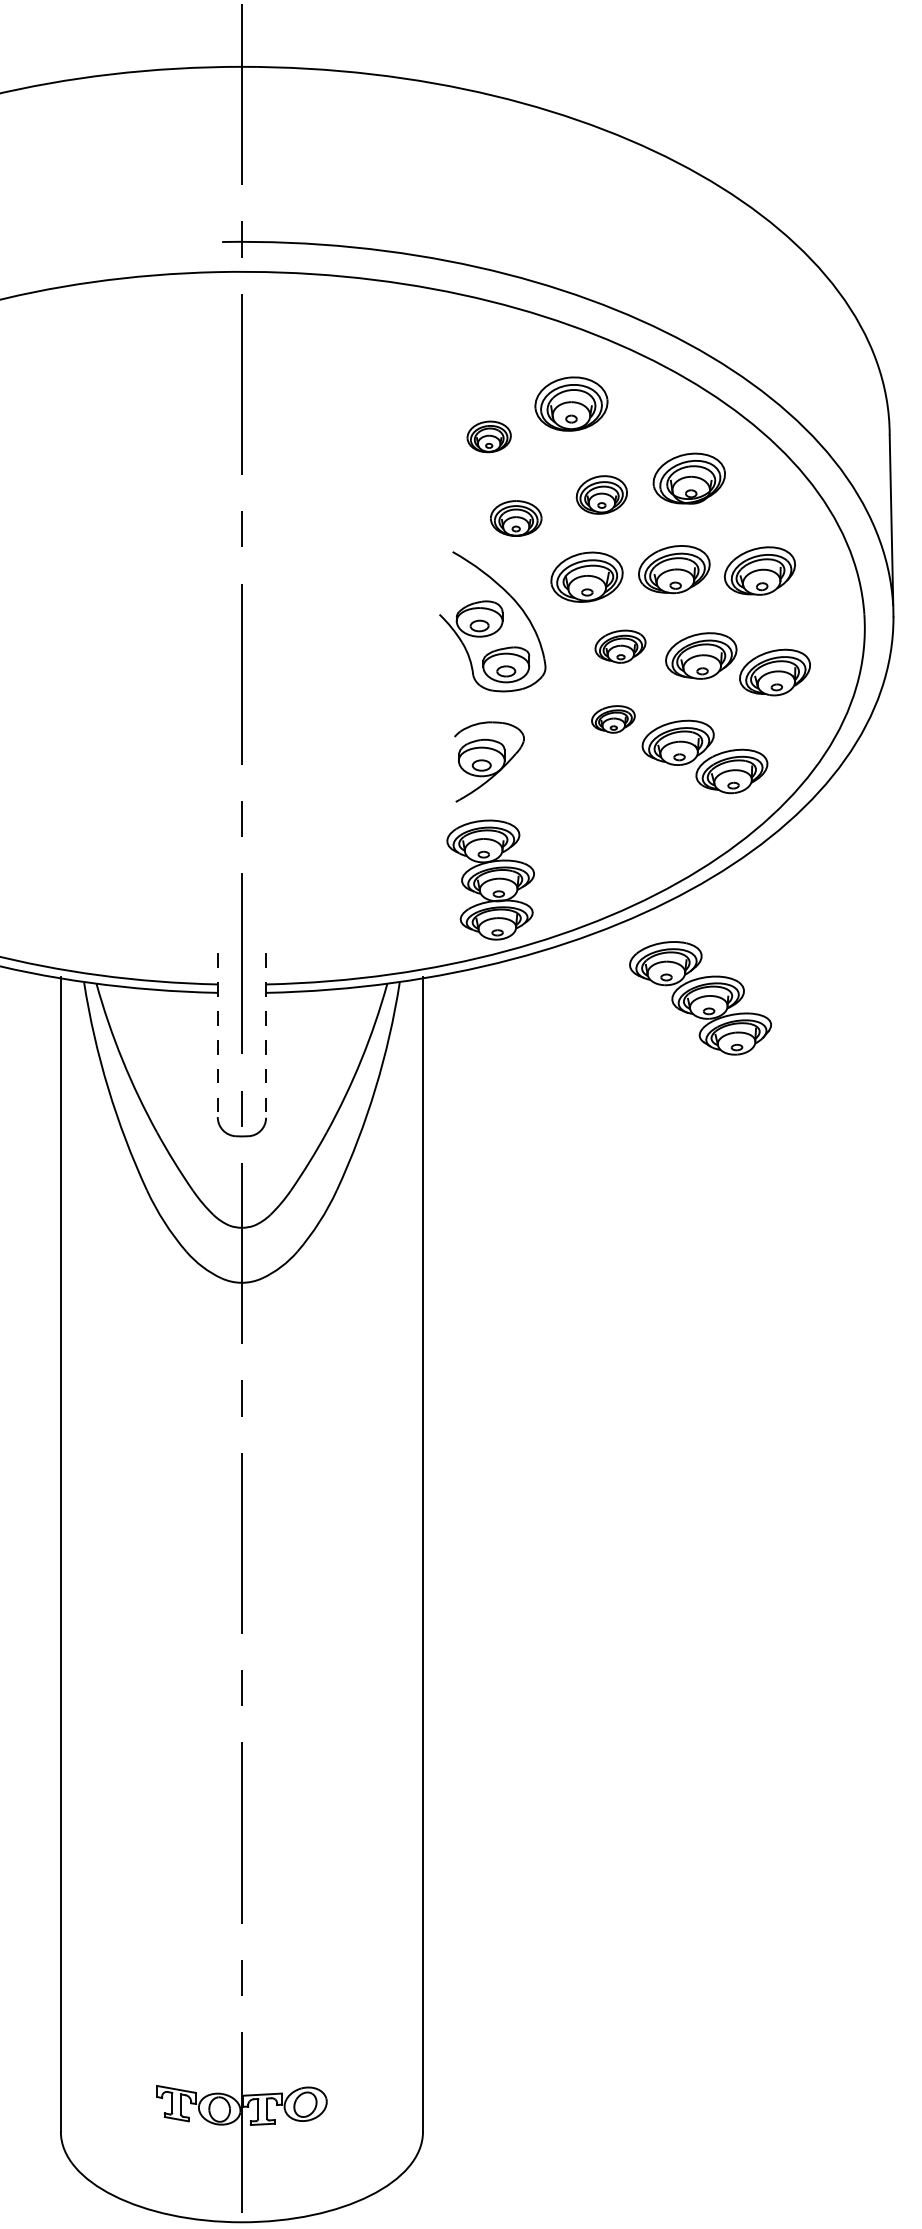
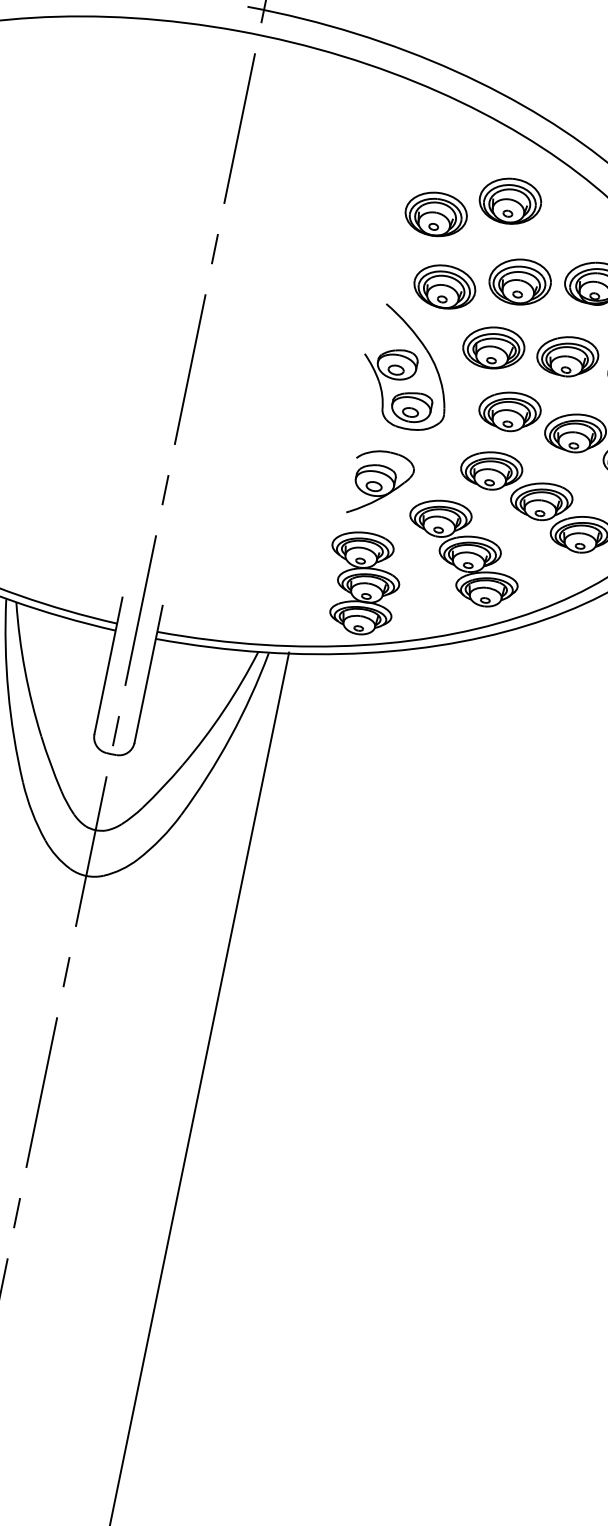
part: (489, 436) -> (436, 214), size x1.67
part: (601, 494) -> (519, 281), size x1.43
part: (516, 518) -> (445, 287), size x1.43
part: (620, 646) -> (509, 411), size x1.43
part: (613, 719) -> (491, 470), size x1.67
part: (700, 998) -> (463, 553), moved
line: (217, 1035) -> (108, 666), dashed -> solid
line: (266, 1035) -> (148, 674), dashed -> solid

